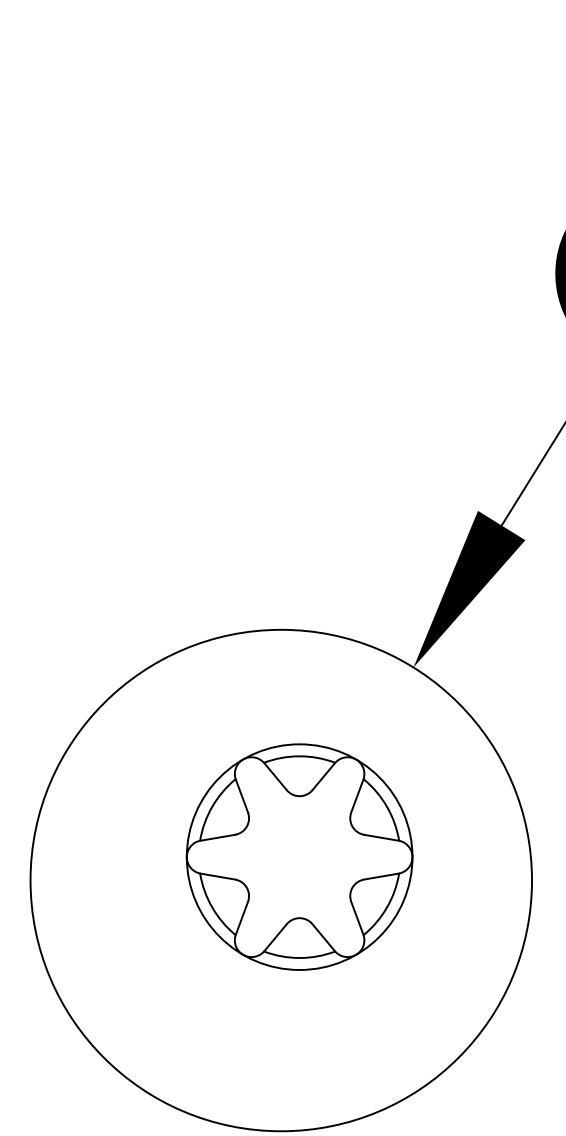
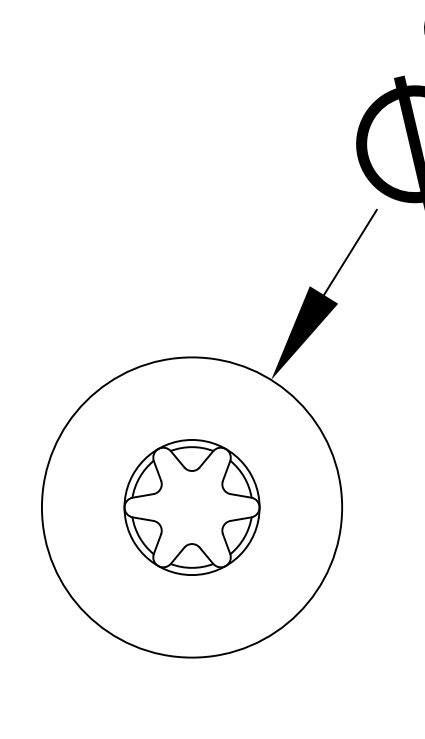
part: (298, 857) -> (191, 507), moved

